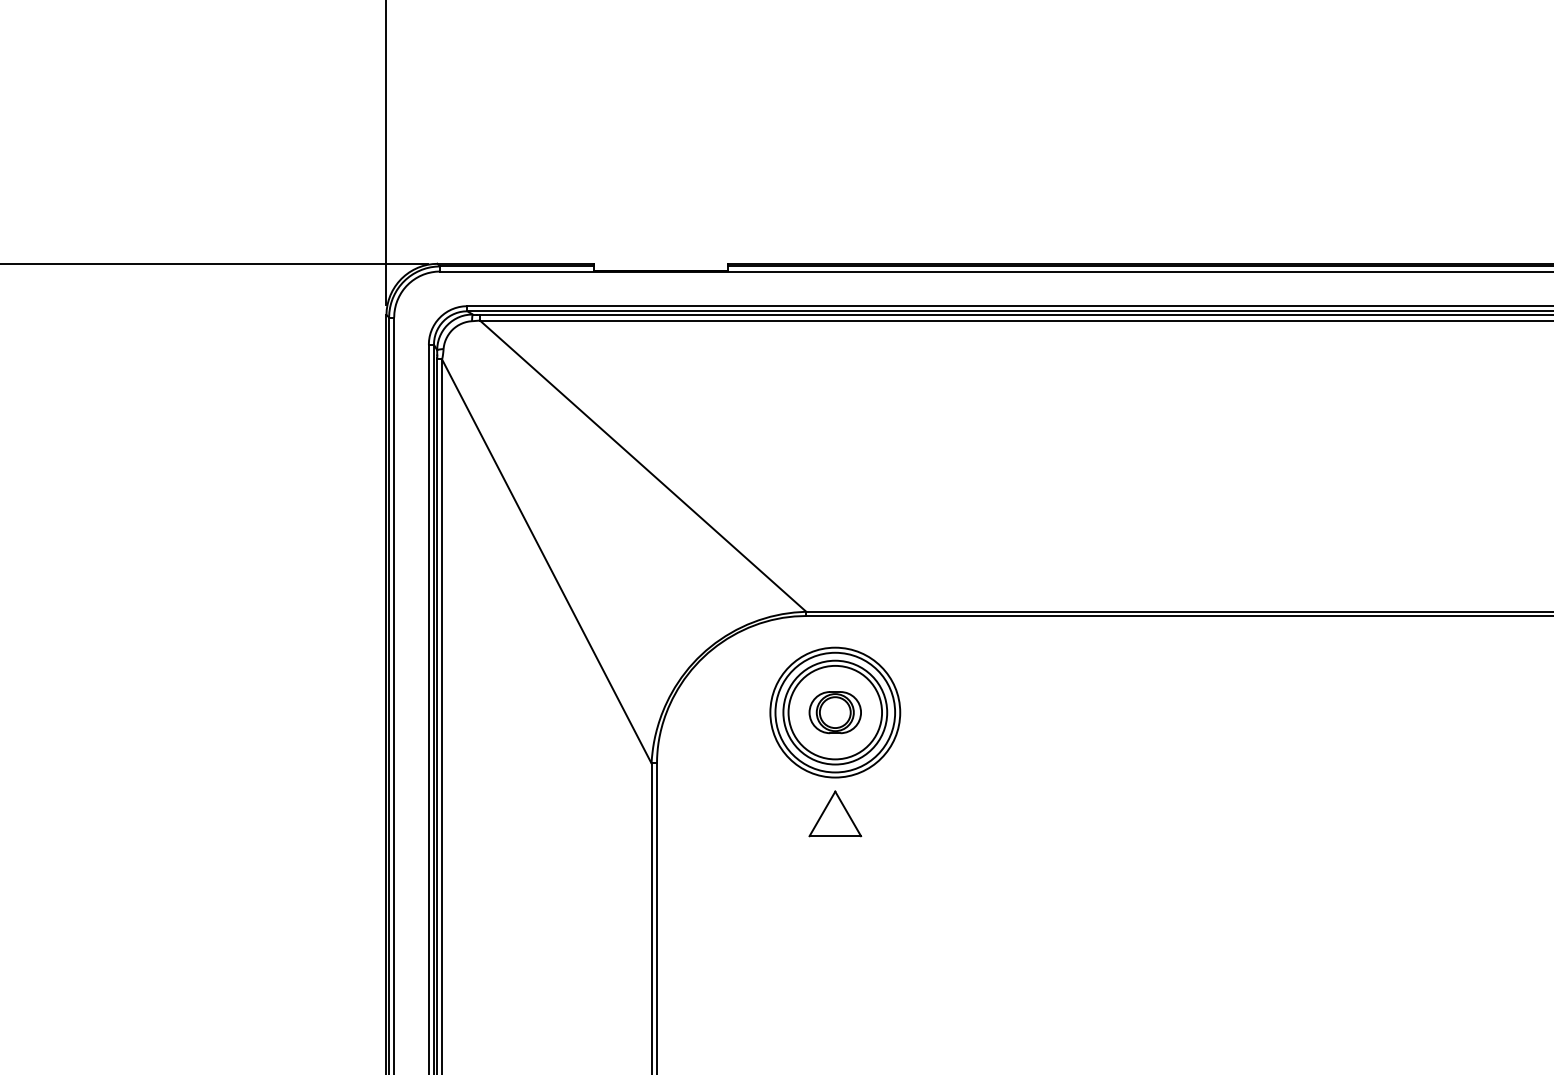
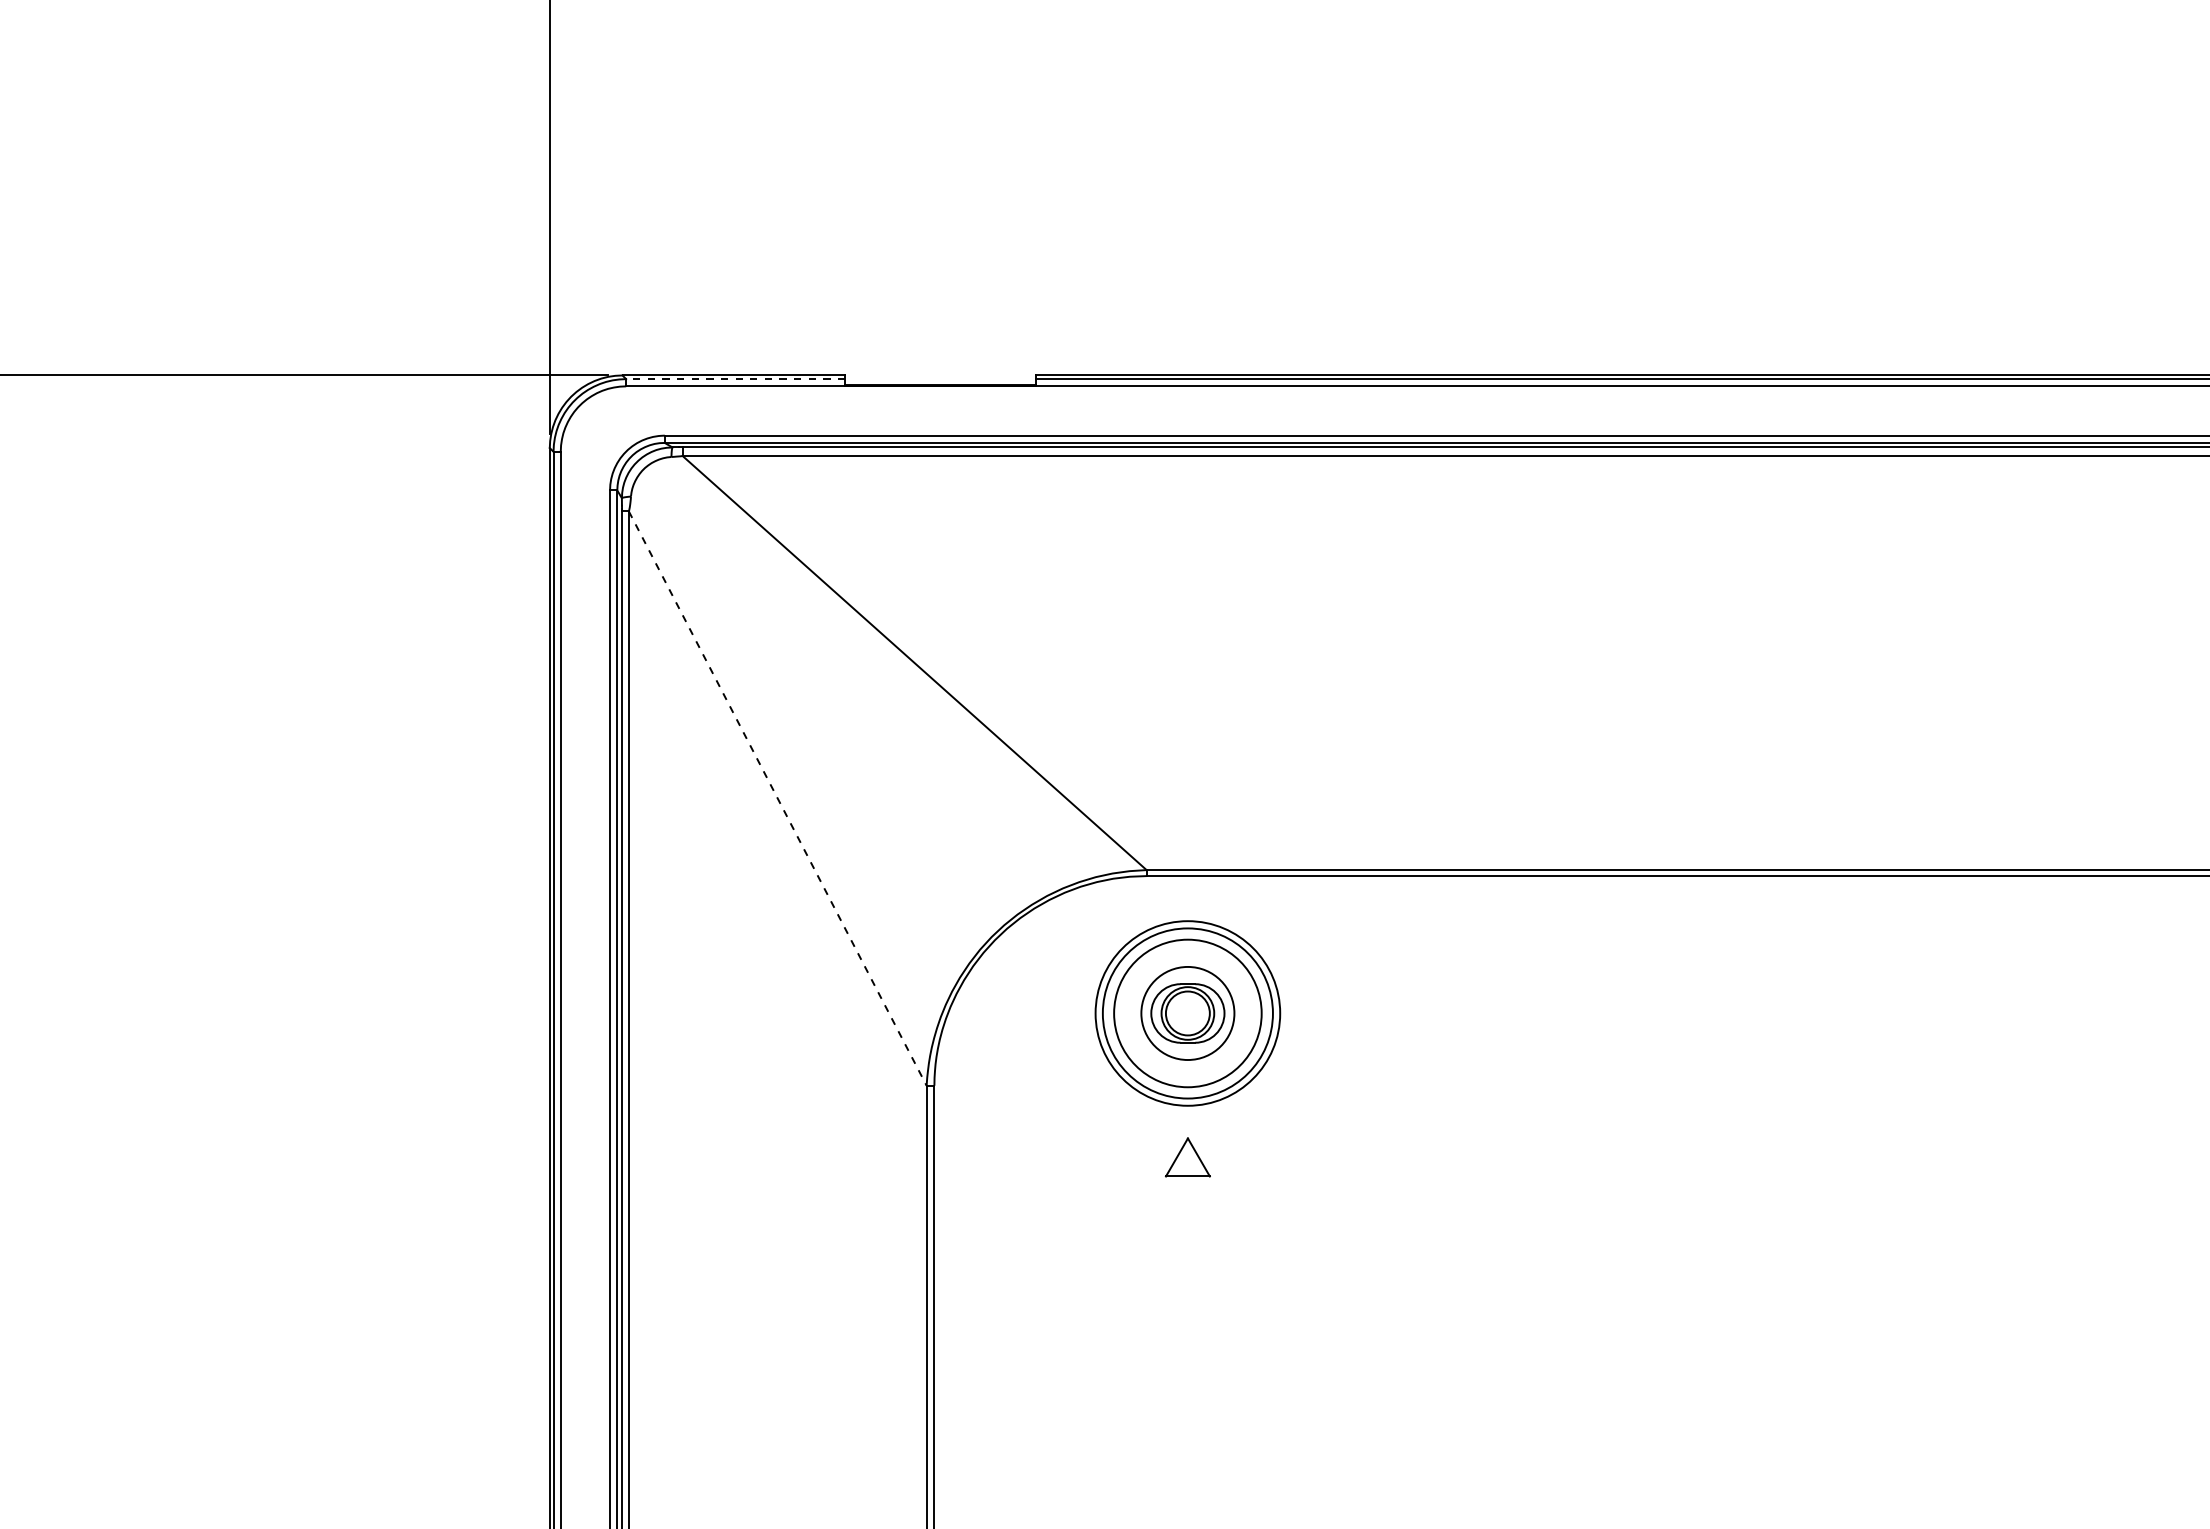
line: (517, 266) -> (735, 379), solid -> dashed
line: (546, 562) -> (777, 799), solid -> dashed
circle: (835, 712) -> (1187, 1013), size x0.7
part: (835, 813) -> (1187, 1157), size x0.6

